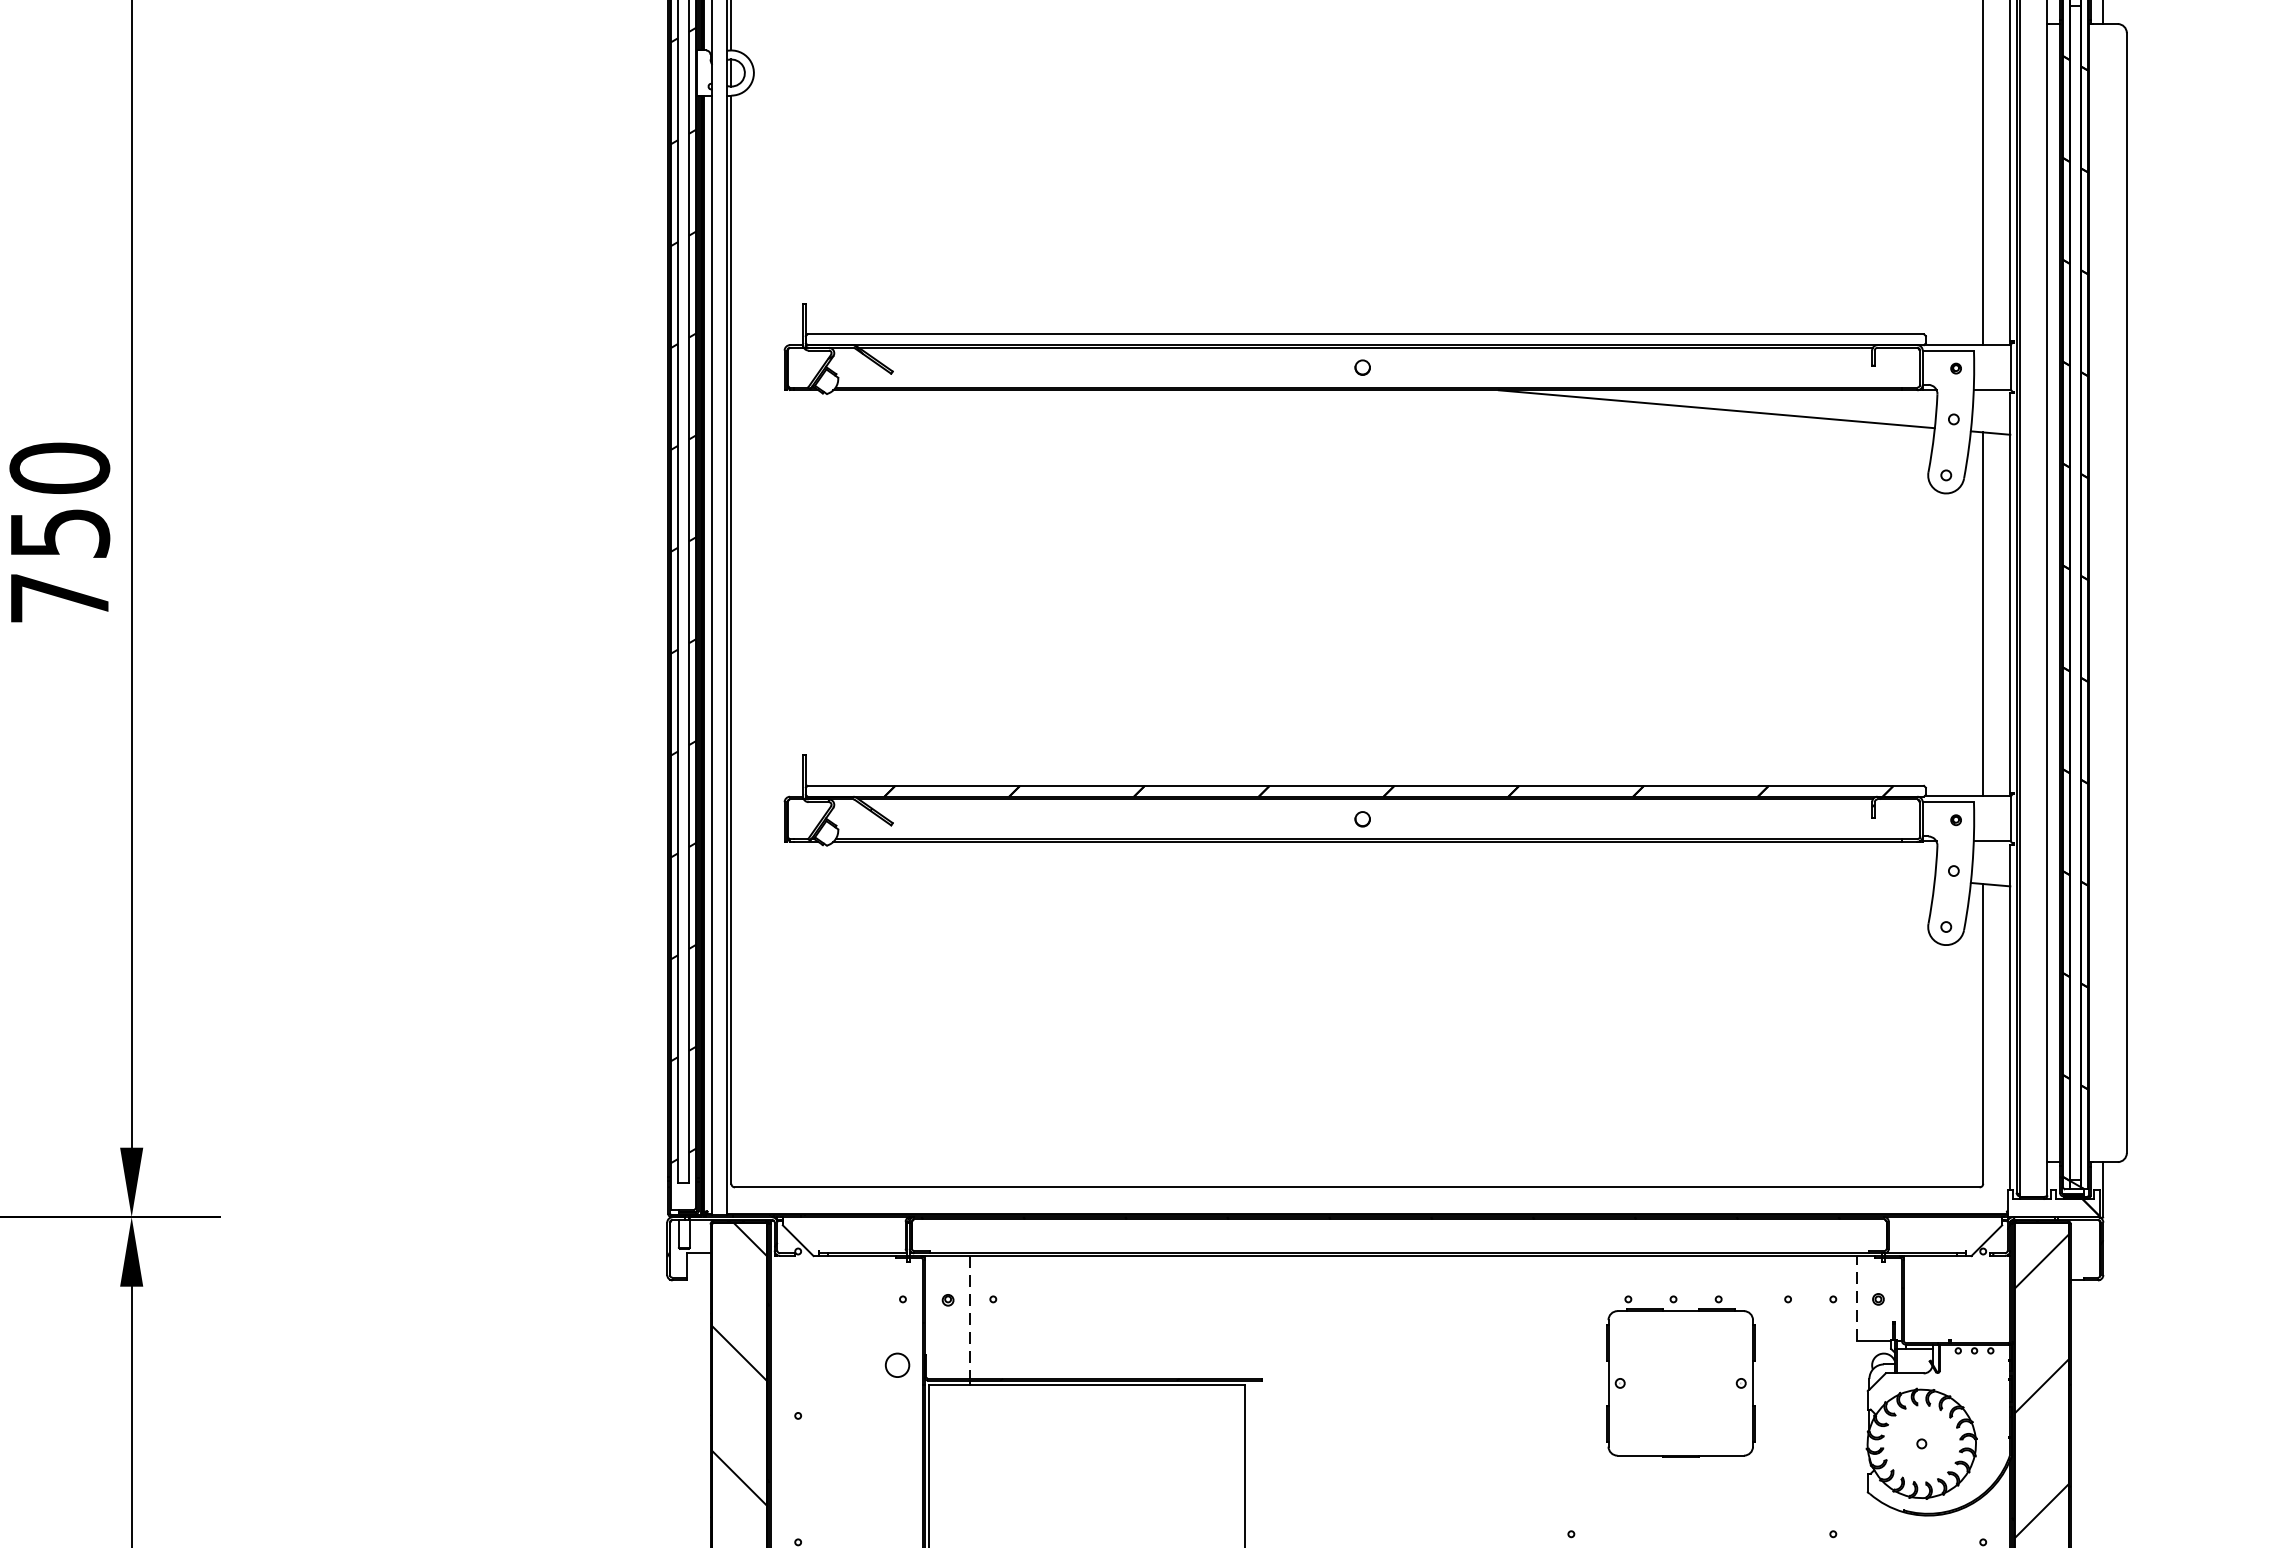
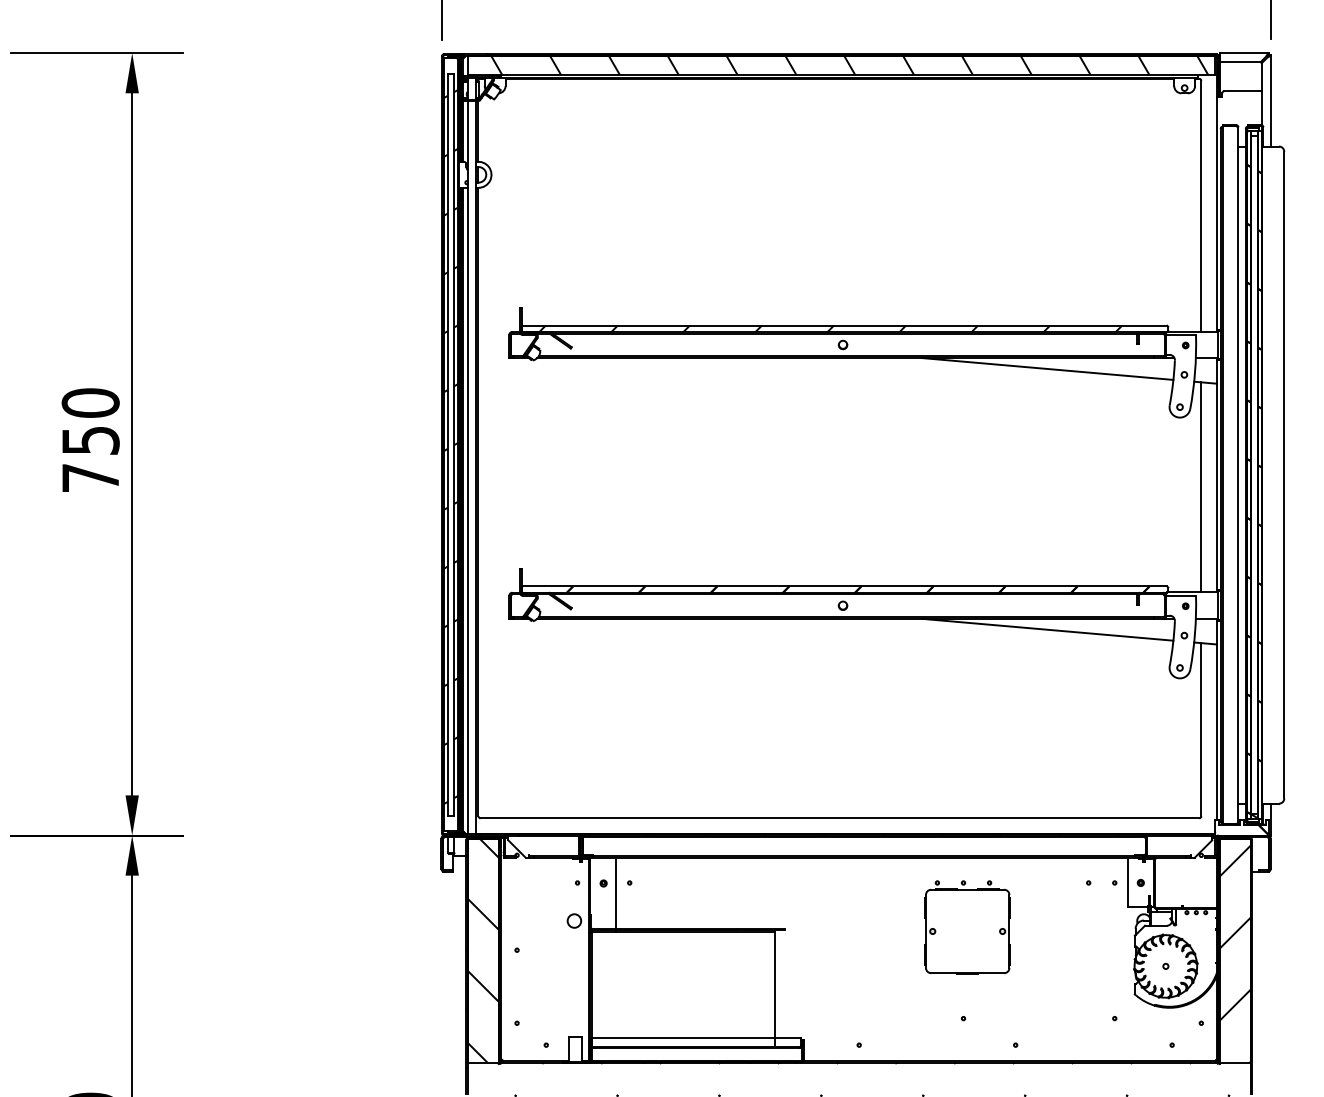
hatch: (1340, 339) -> (830, 328), added
line: (1716, 860) -> (1047, 629), added
line: (1857, 1298) -> (1128, 882), dashed -> solid
line: (970, 1317) -> (616, 893), dashed -> solid
part: (1680, 1376) -> (967, 927), moved

